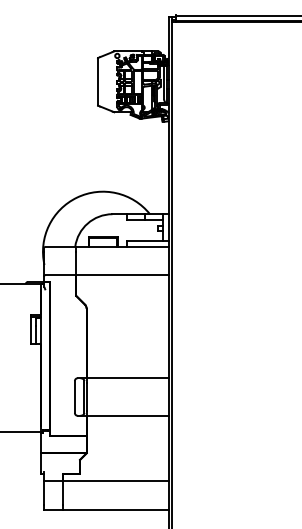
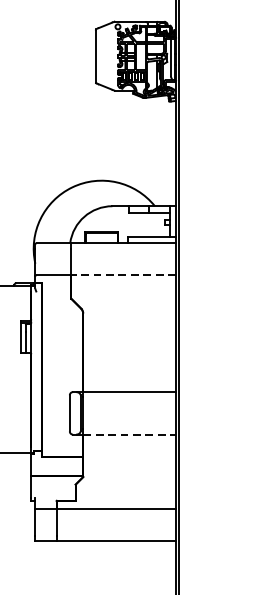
line: (122, 275) -> (123, 275), solid -> dashed
line: (128, 415) -> (130, 434), solid -> dashed

